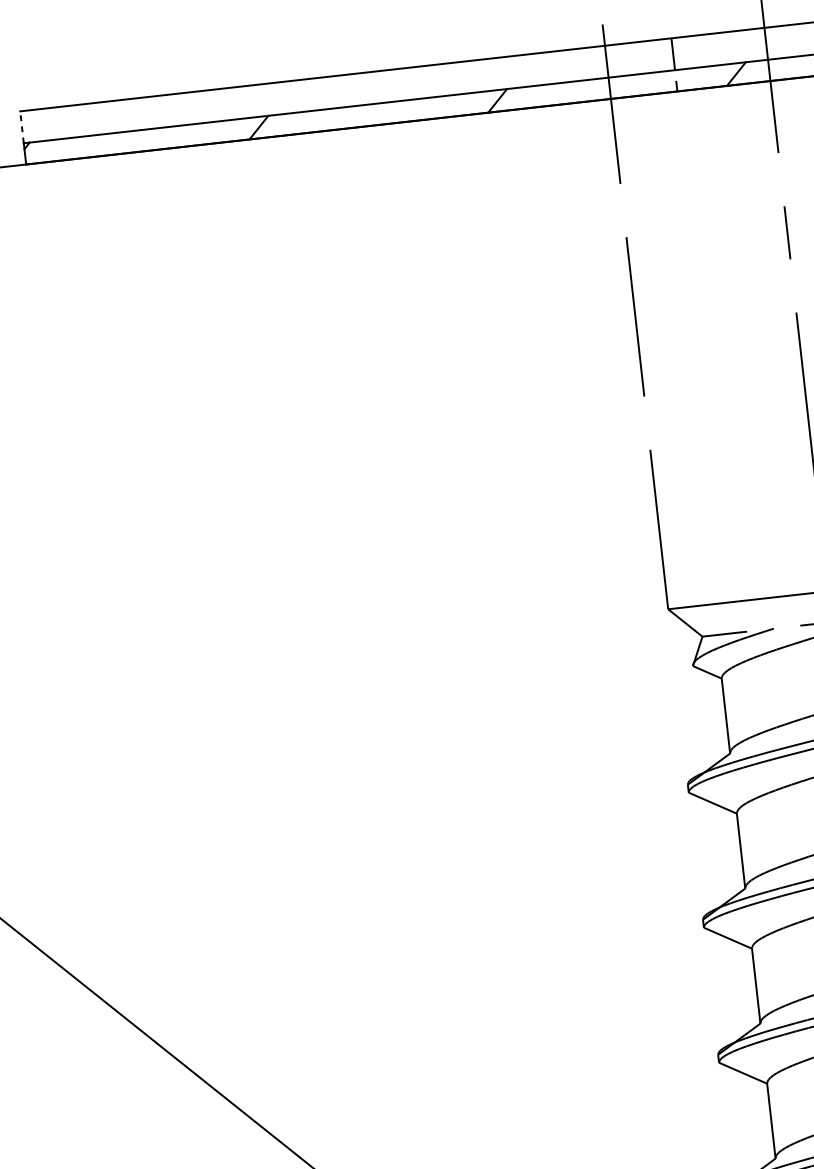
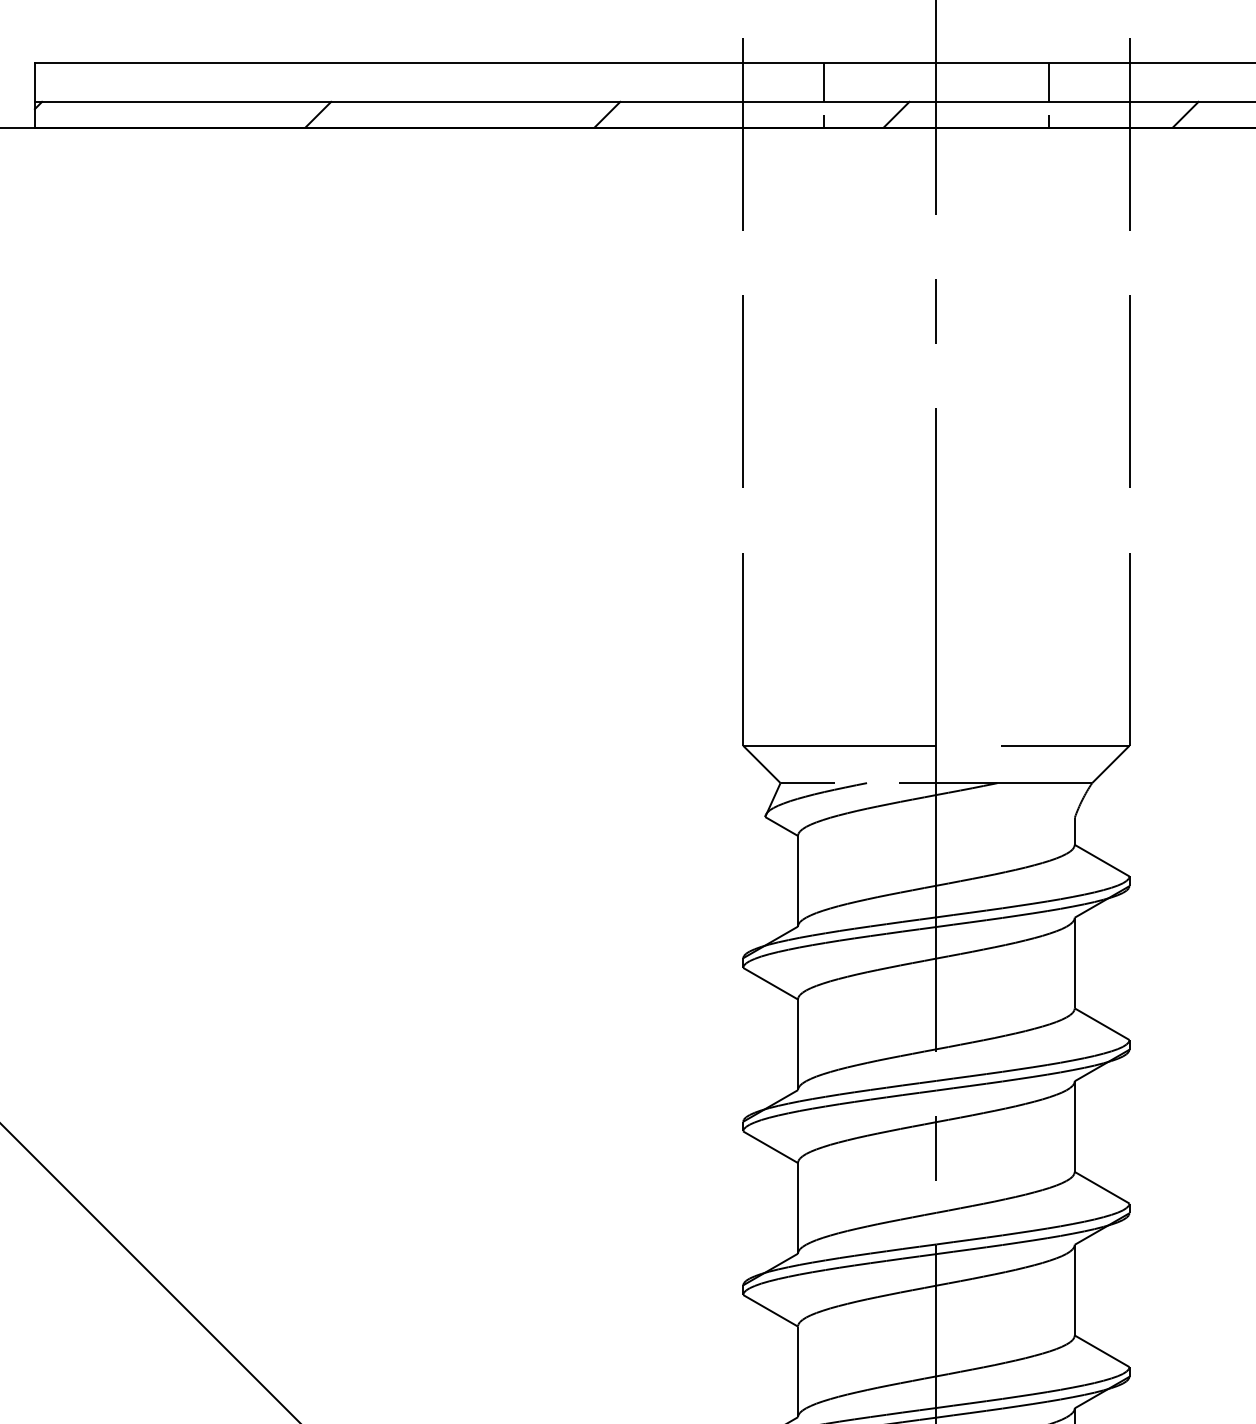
line: (21, 127) -> (34, 82), dashed -> solid

